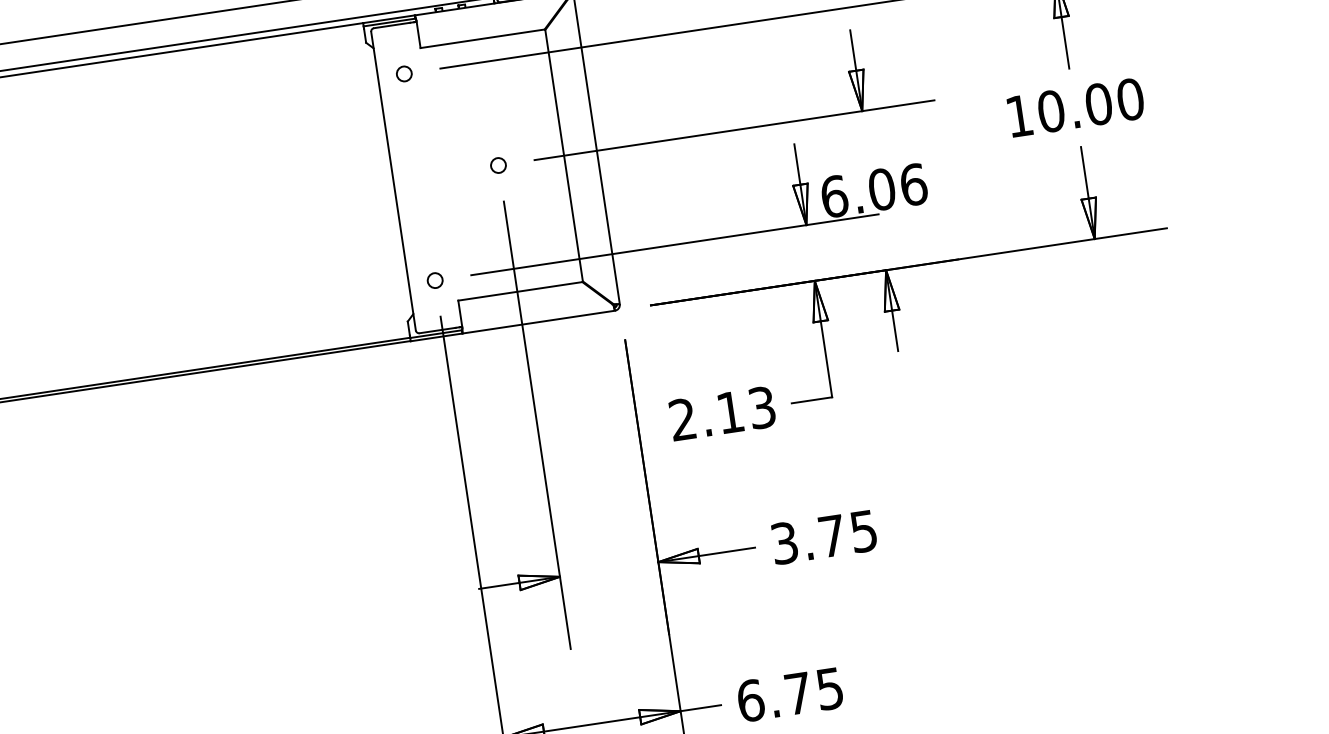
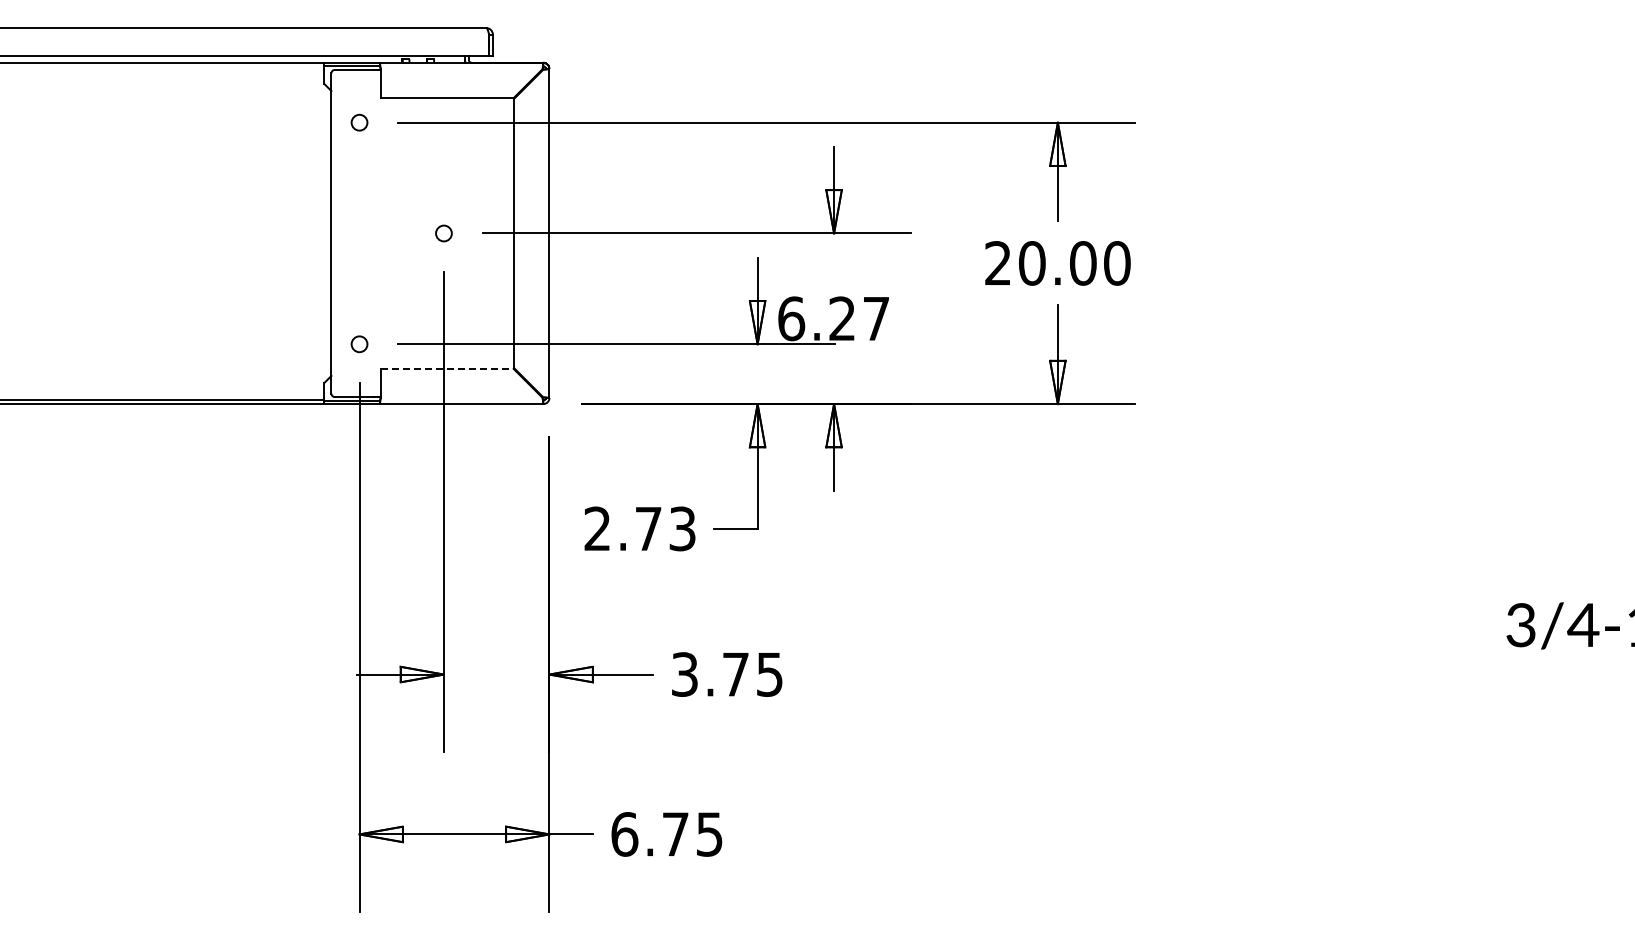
text: (1018, 115) -> (997, 262), 10.00 -> 20.00
text: (897, 186) -> (859, 318), 6.06 -> 6.27
line: (520, 290) -> (447, 368), solid -> dashed
text: (730, 412) -> (648, 528), 2.13 -> 2.73

